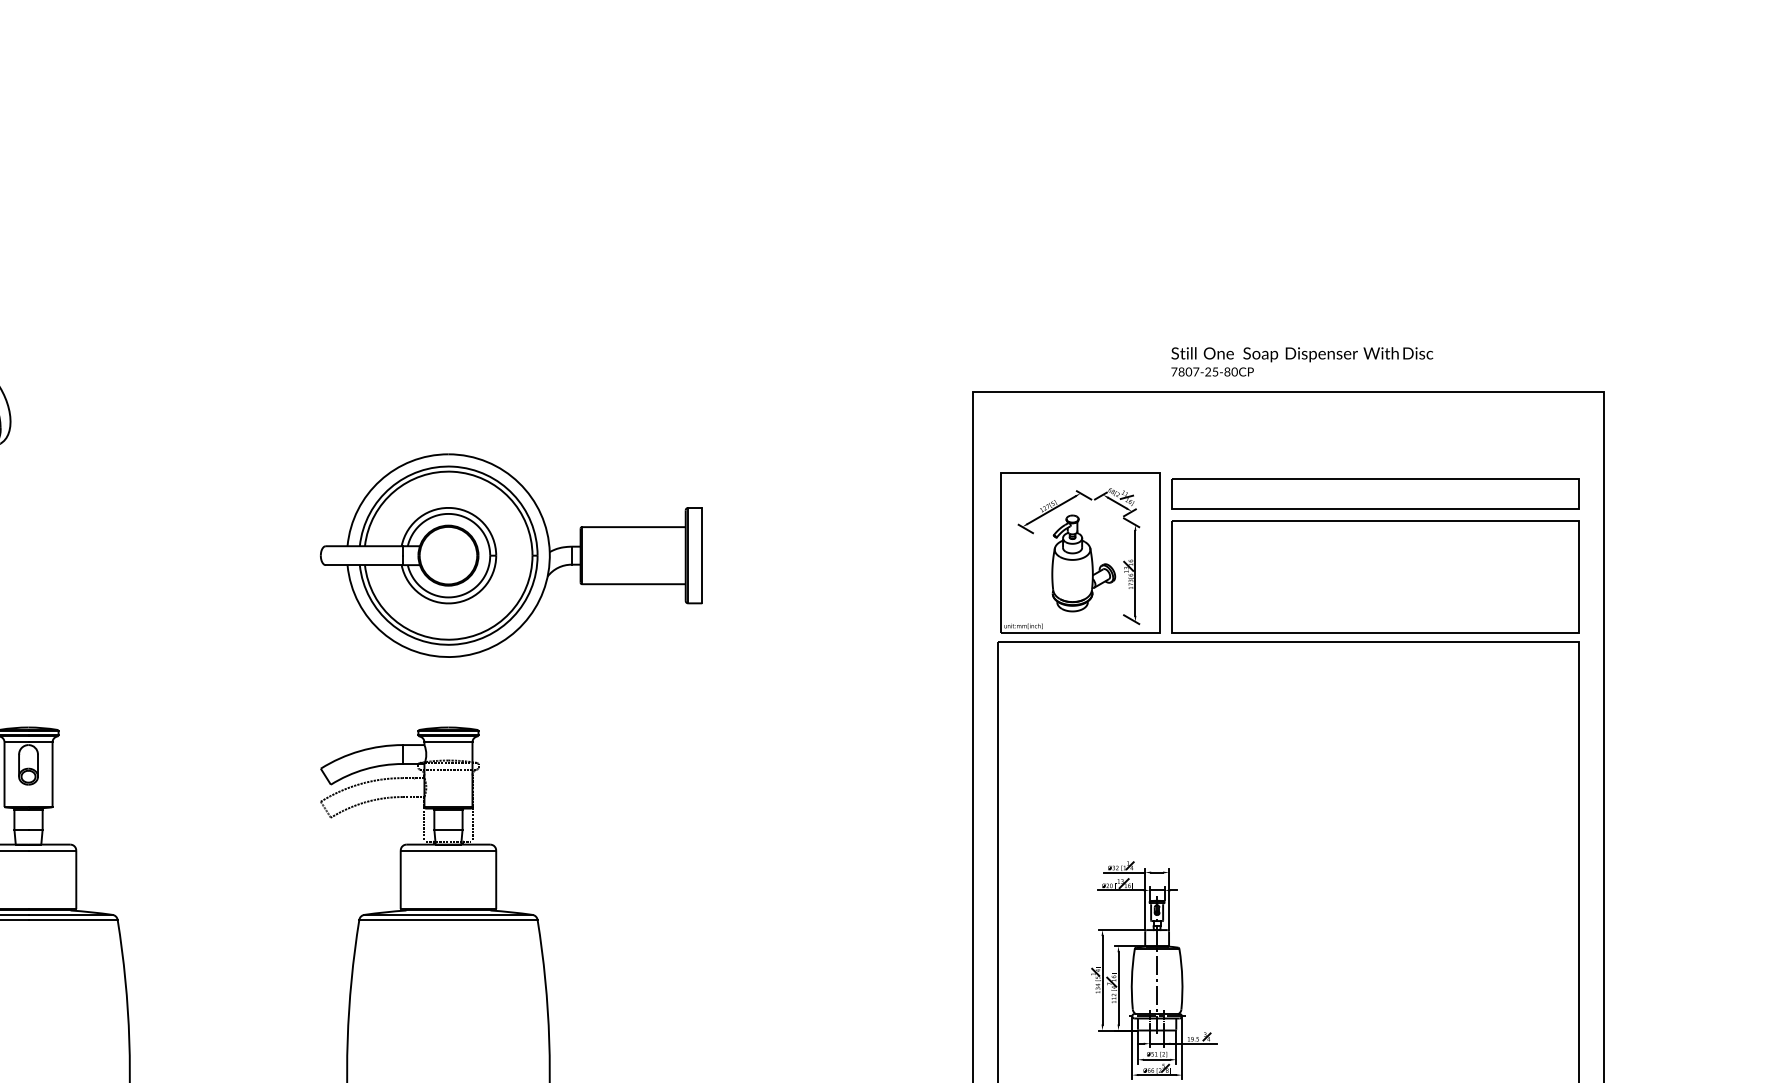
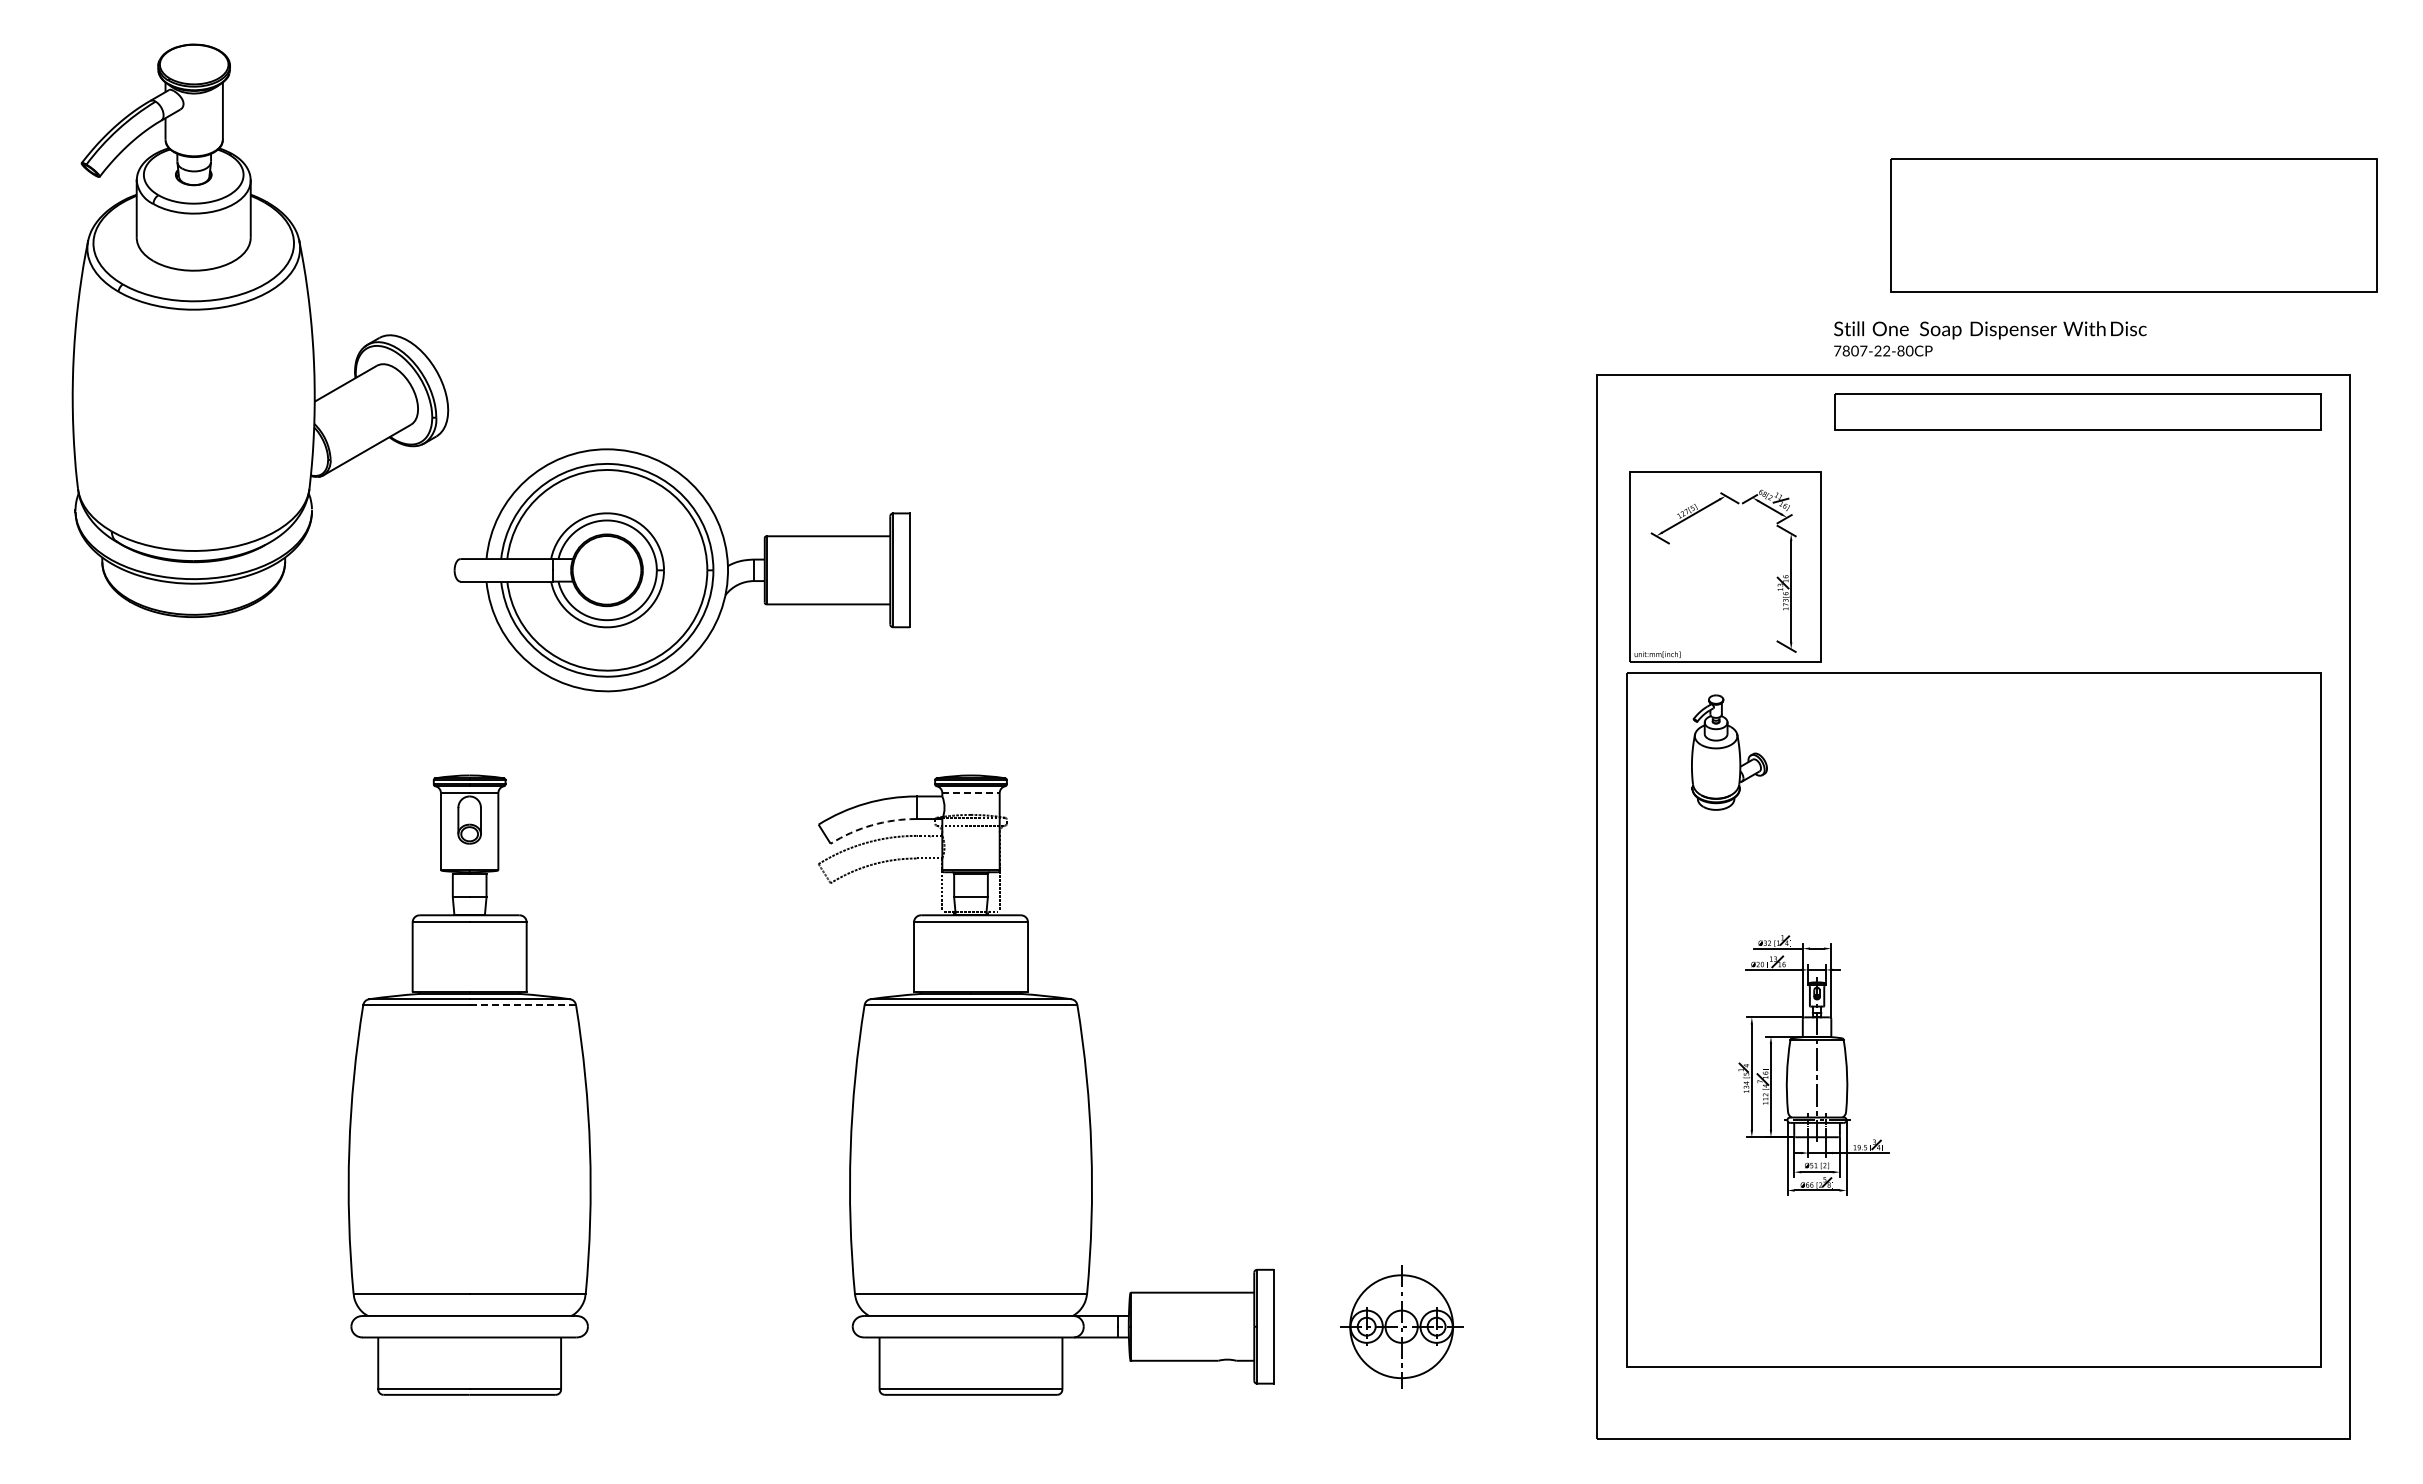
text: (1215, 371) -> (1886, 350), 7807-25-80CP -> 7807-22-80CP
part: (1375, 493) -> (2077, 411), moved
part: (510, 555) -> (681, 570), moved
part: (1083, 563) -> (1729, 752), moved
part: (1375, 576) -> (2133, 225), moved
line: (448, 742) -> (971, 793), solid -> dashed
arc: (365, 769) -> (871, 825), solid -> dashed
line: (72, 920) -> (522, 1005), solid -> dashed

